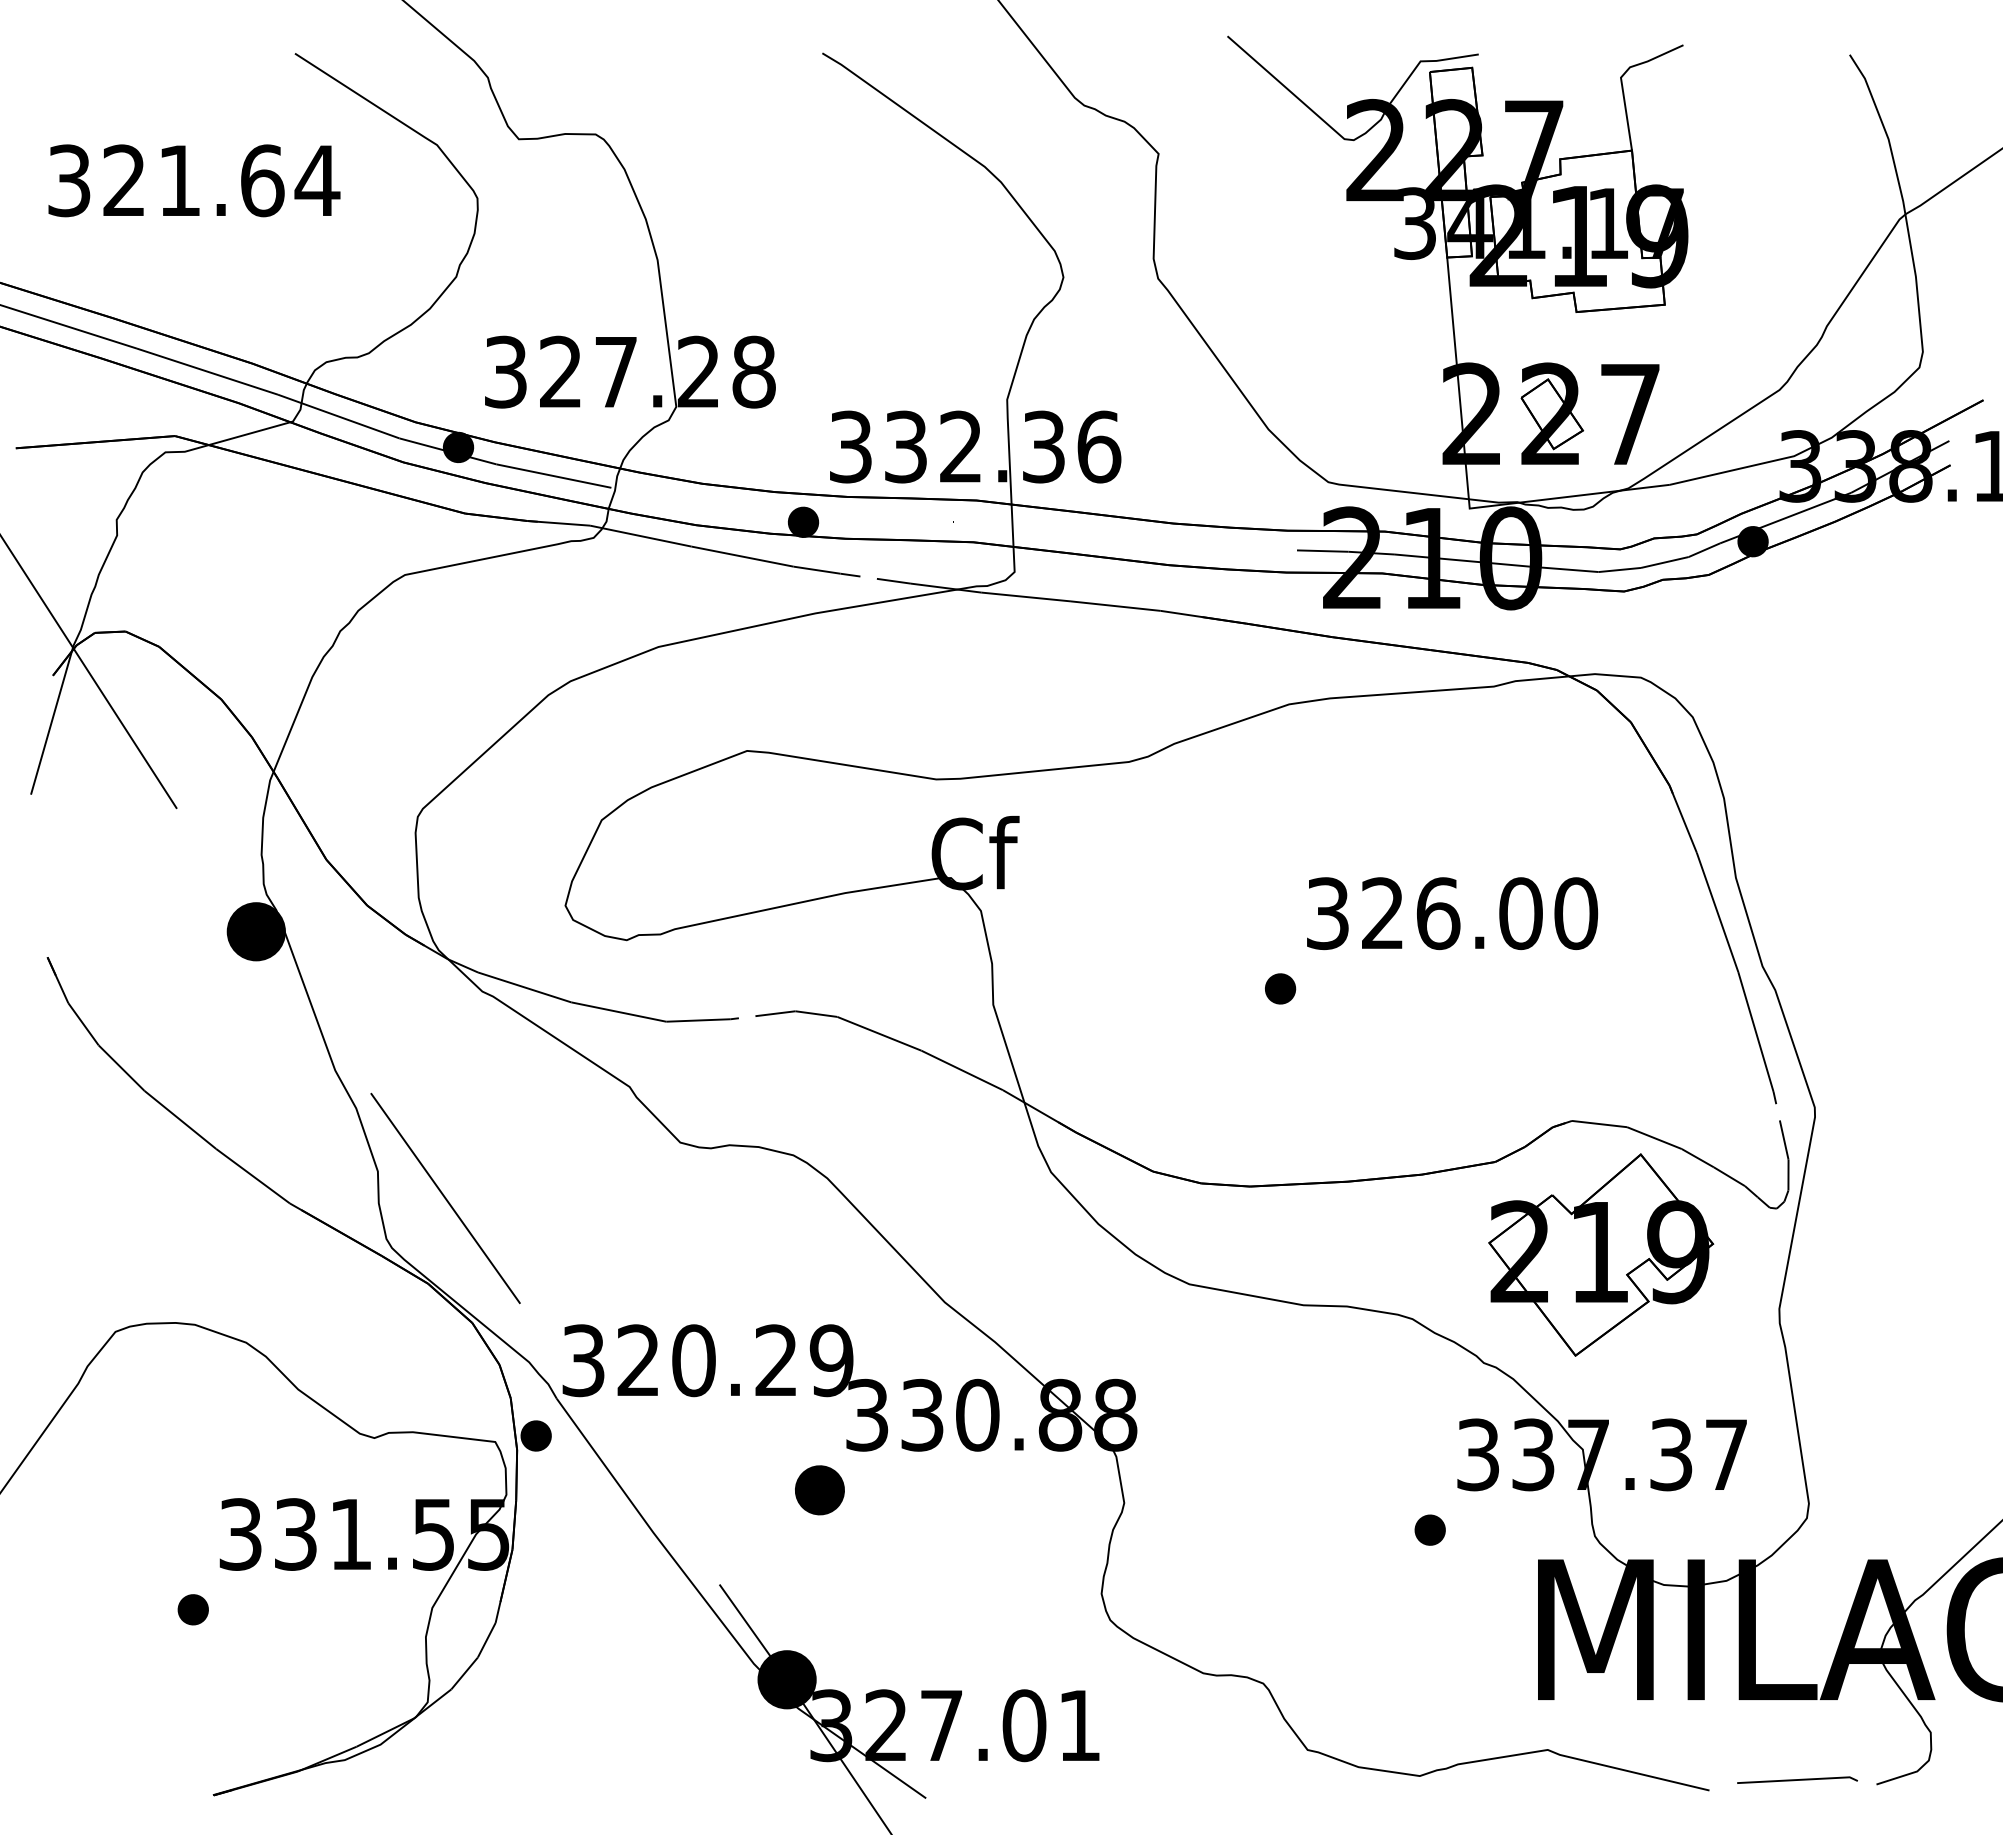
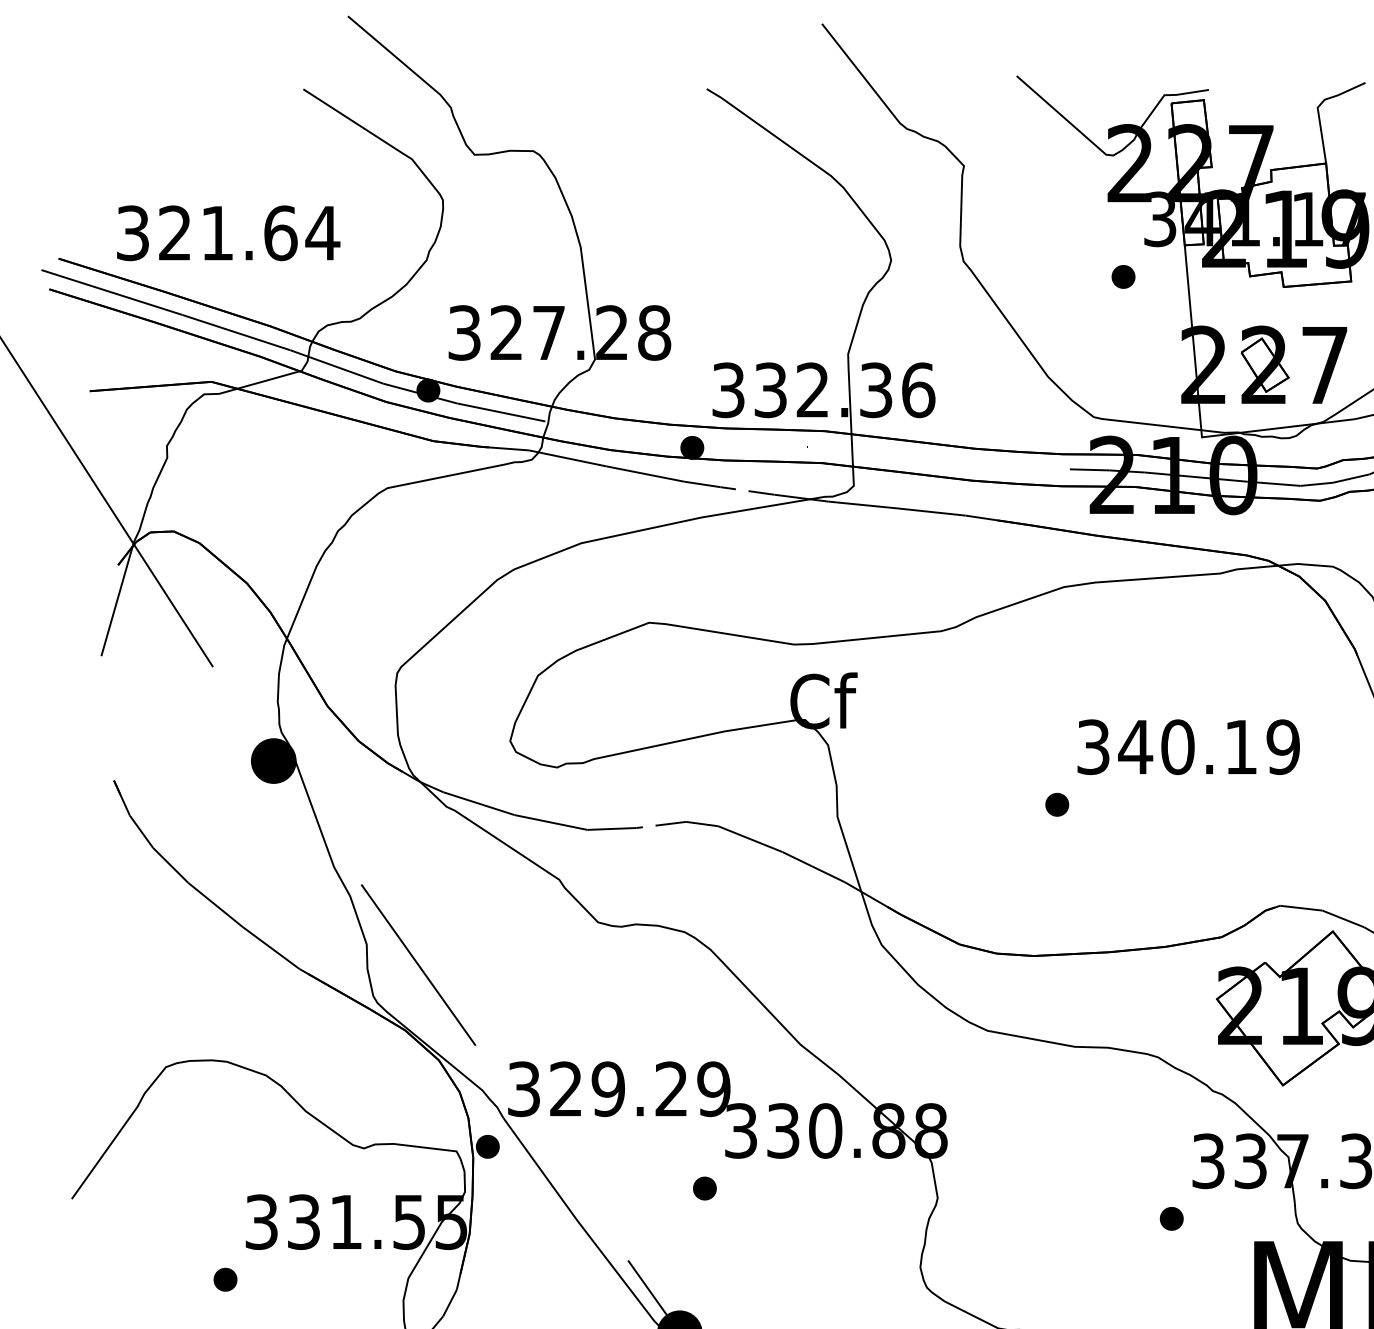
text: (194, 180) -> (228, 233), moved
part: (1366, 298) -> (1123, 276), added
text: (1478, 913) -> (1208, 747), 326.00 -> 340.19
text: (693, 1360) -> (608, 1089), 320.29 -> 329.29
part: (819, 1490) -> (704, 1188), size x0.62

